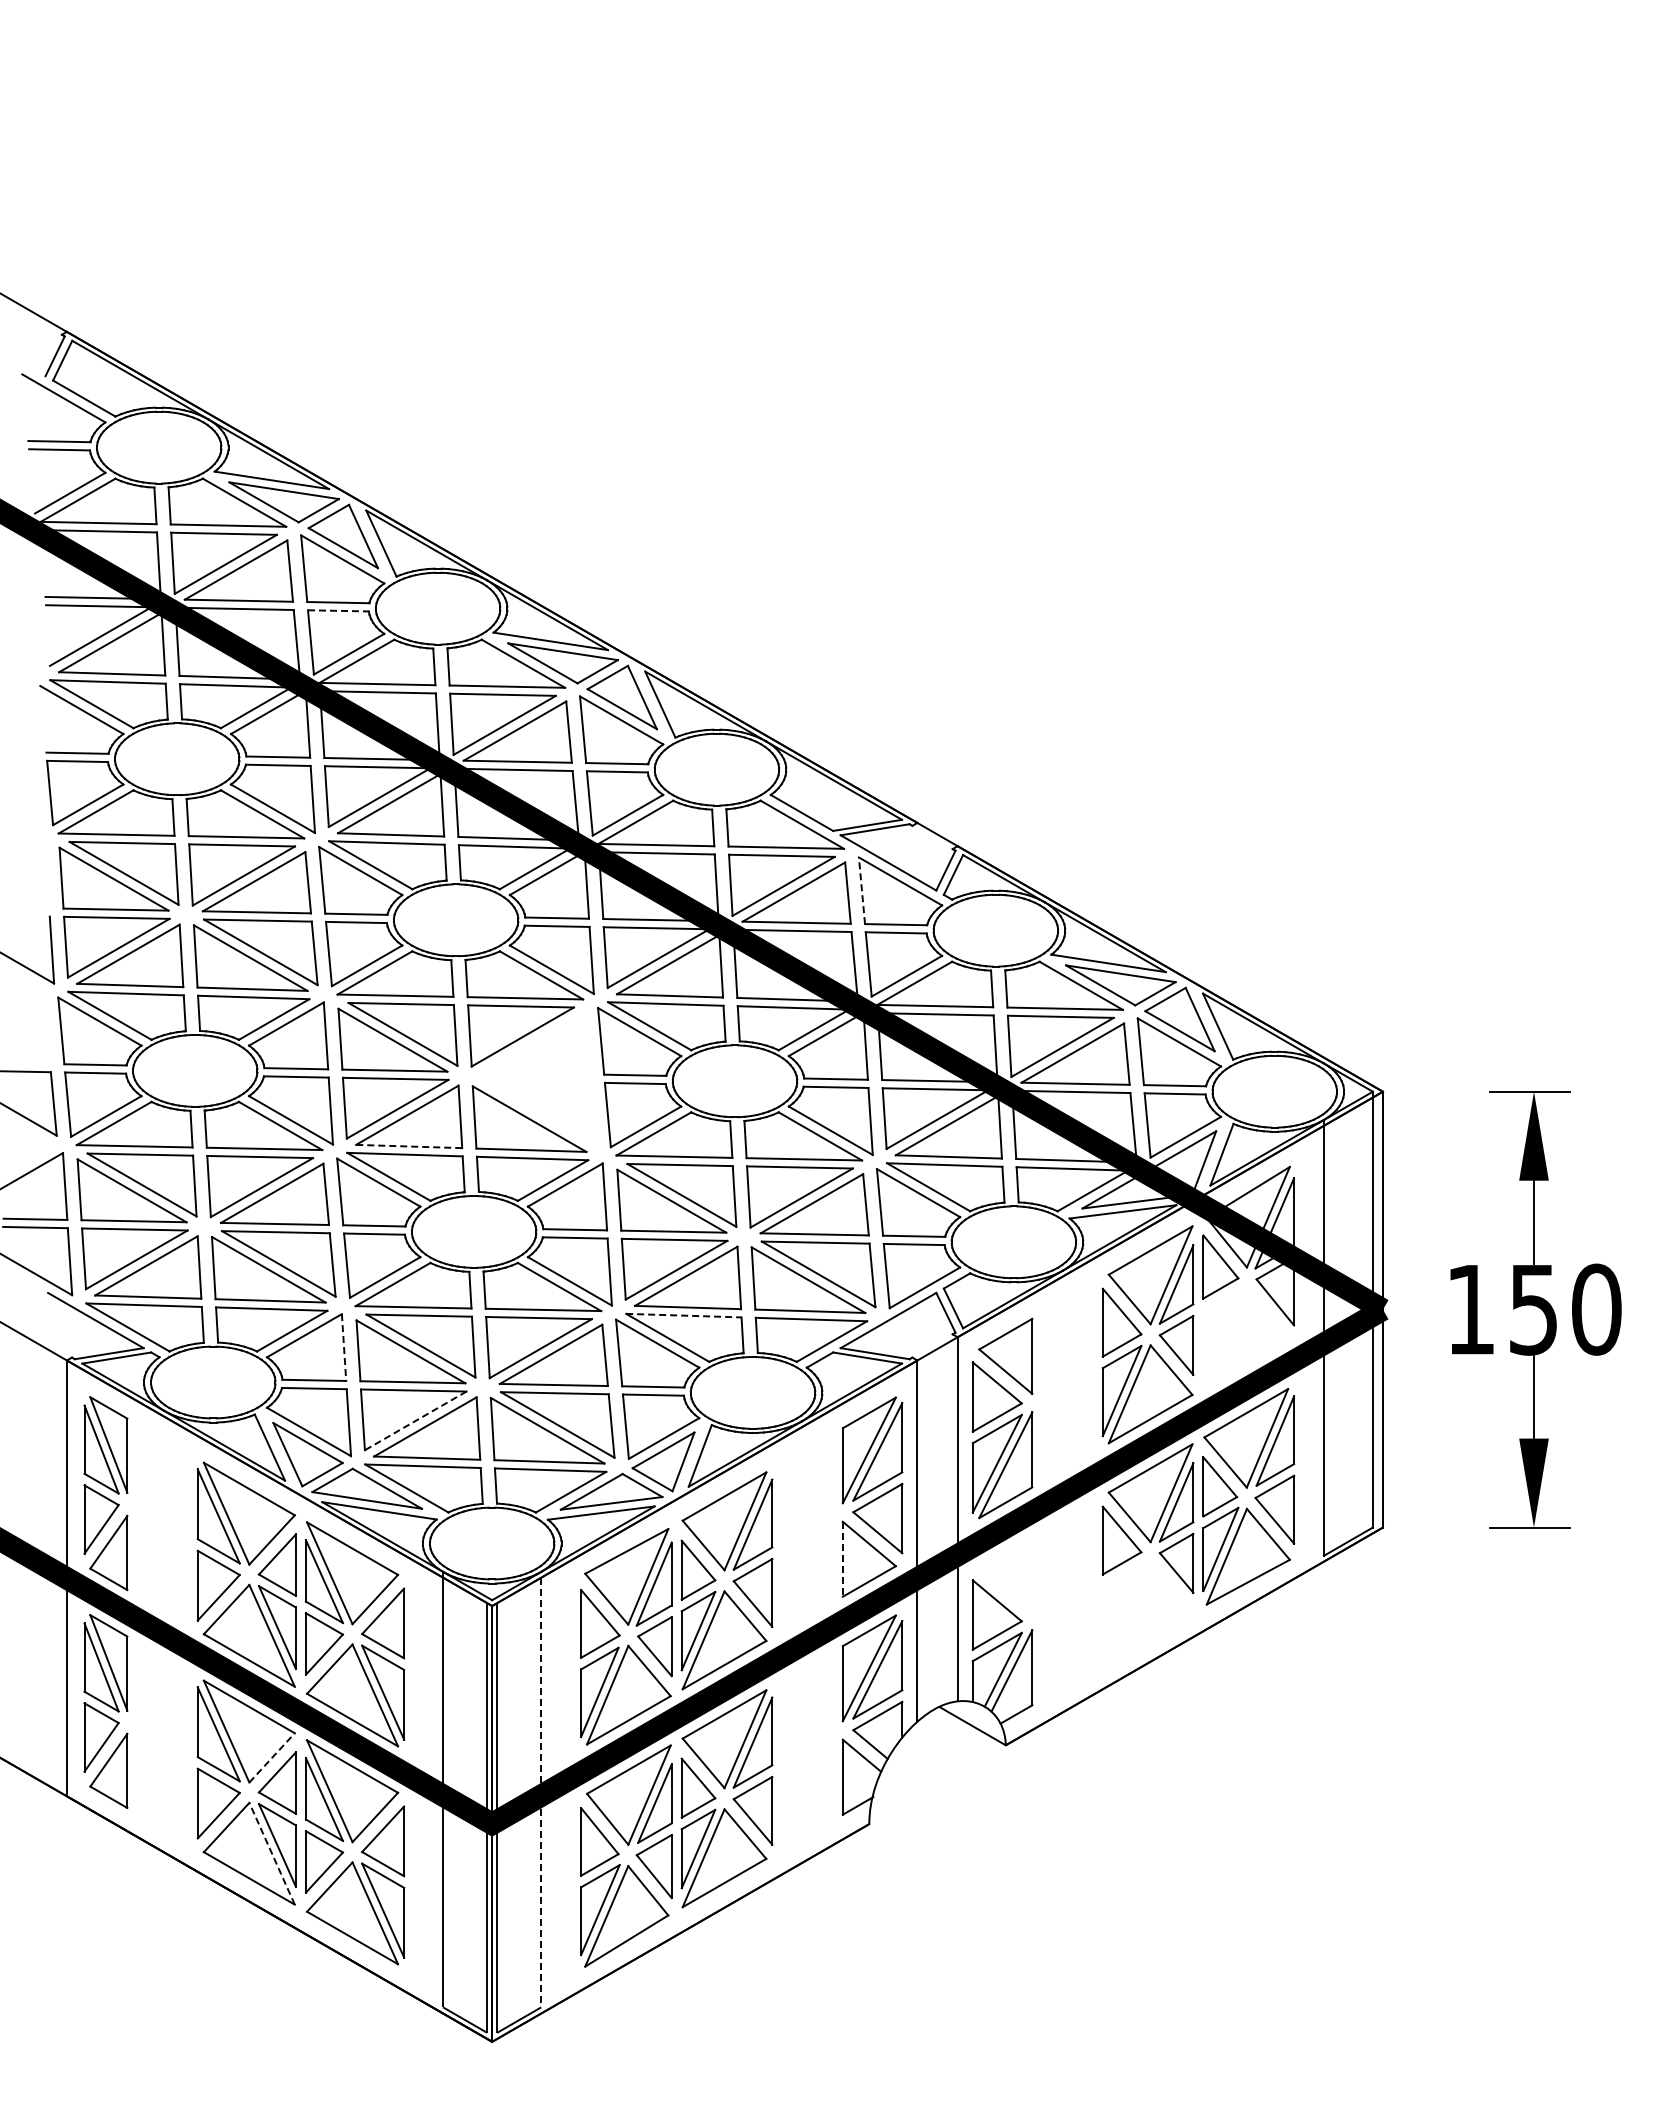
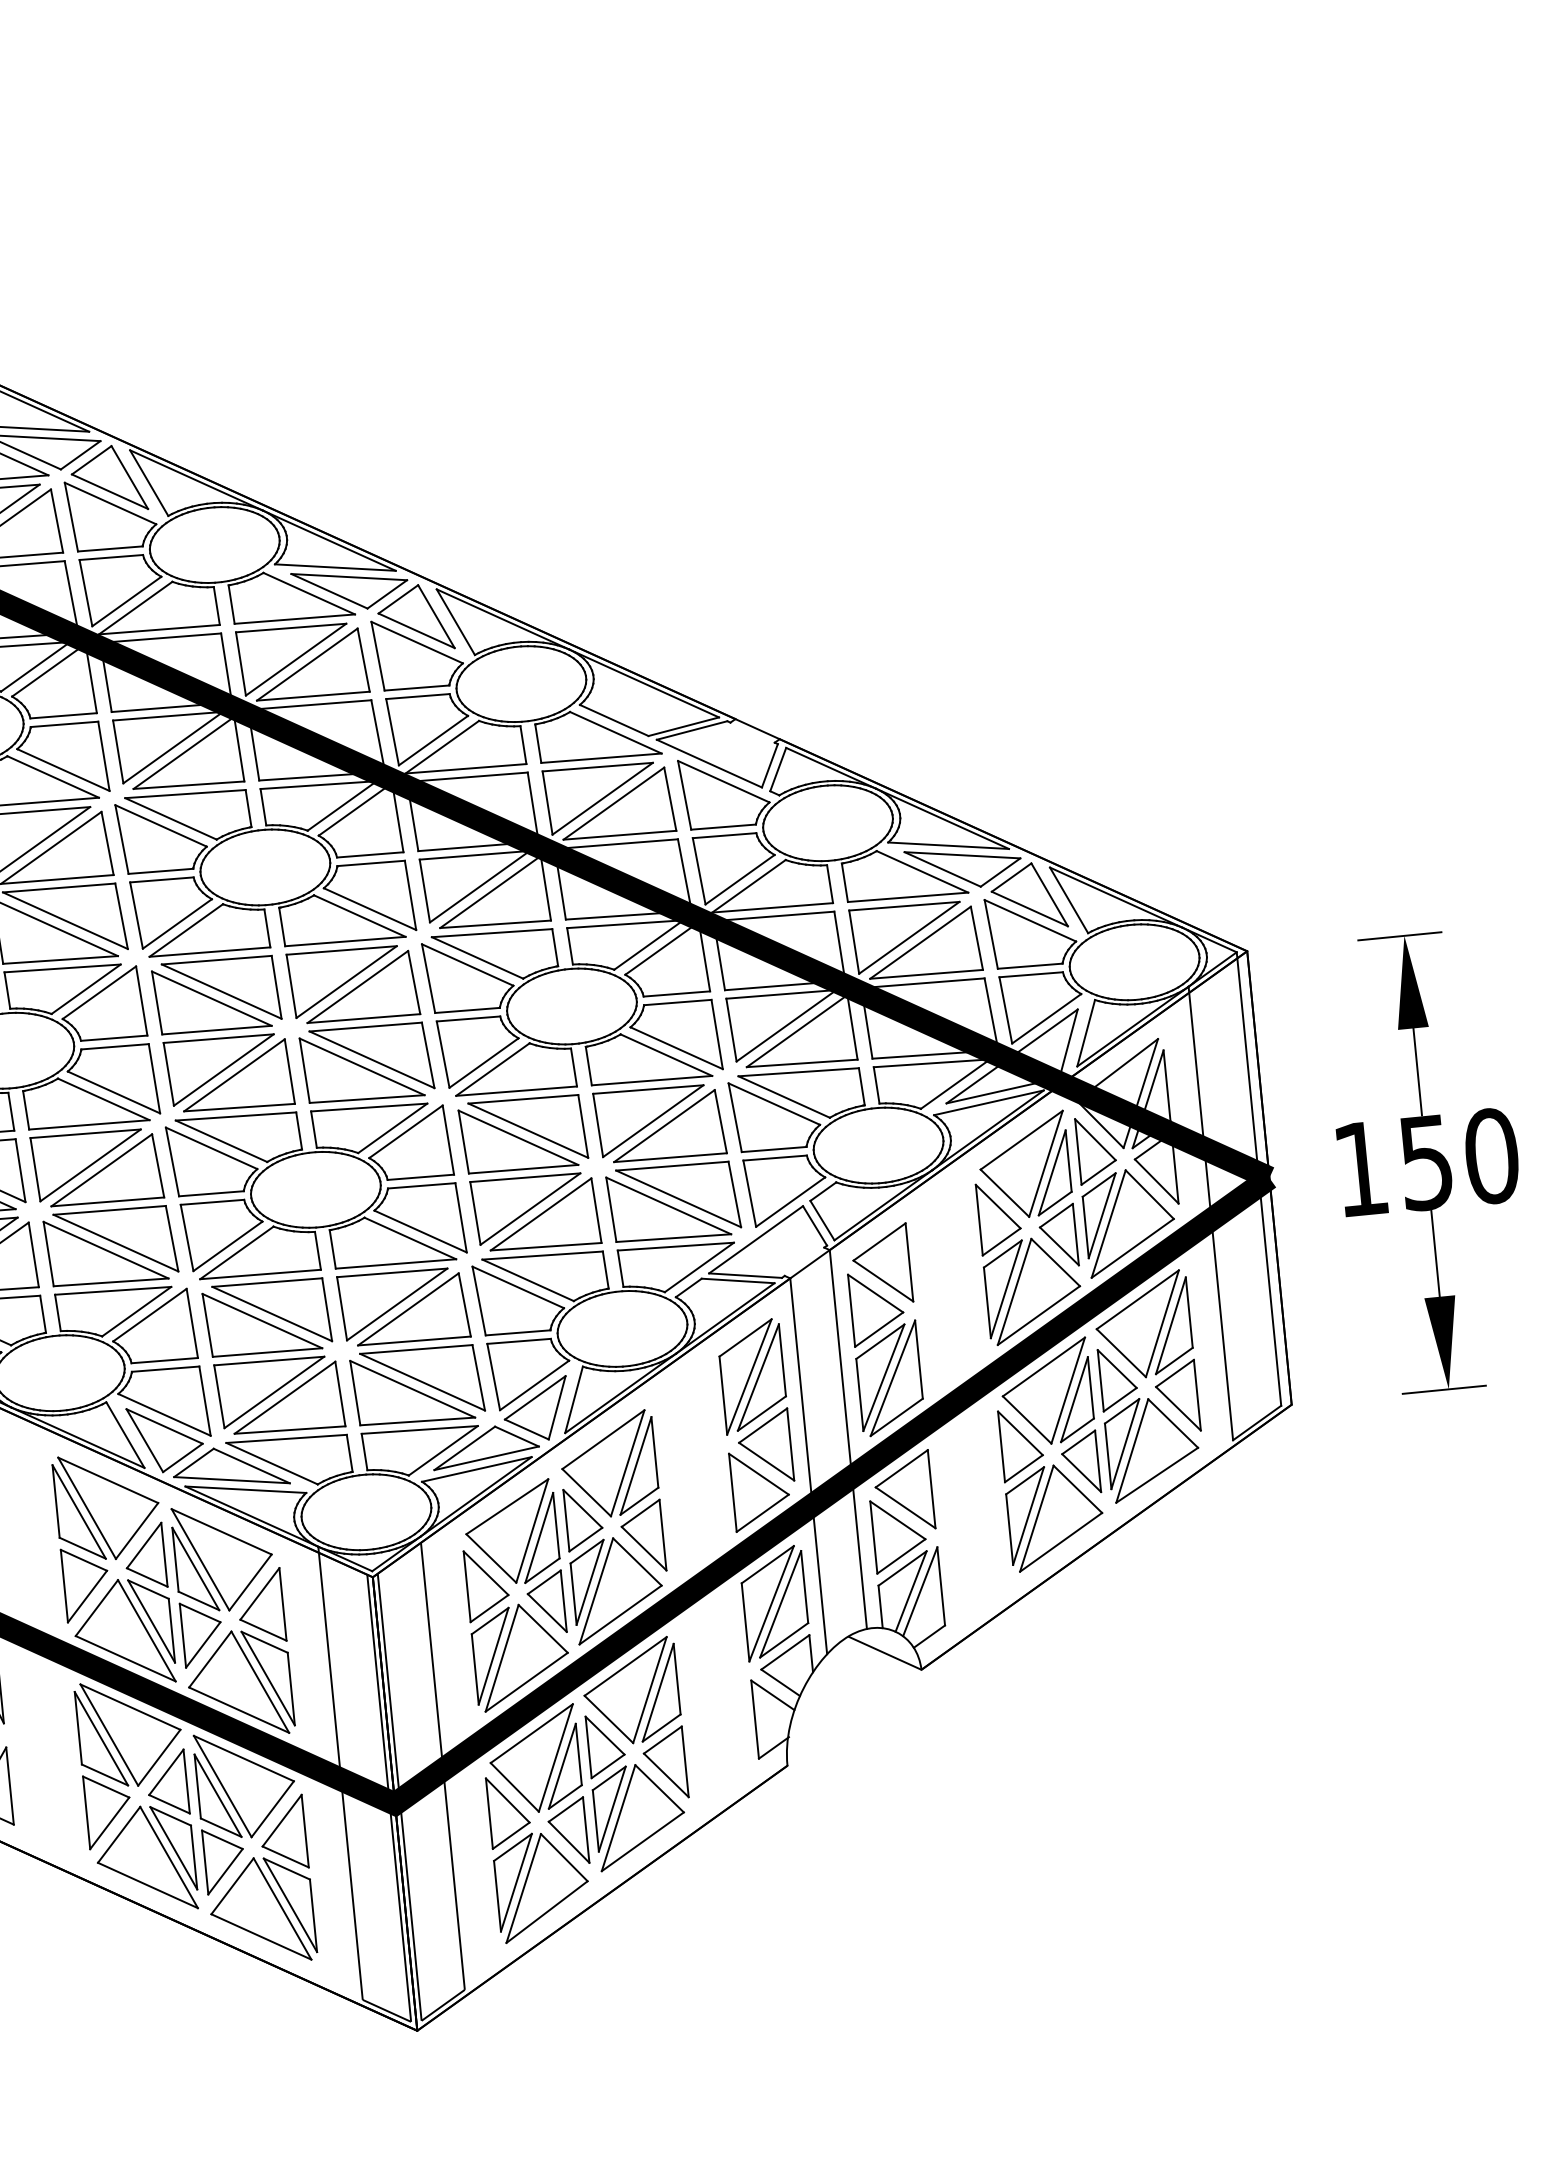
line: (338, 610) -> (111, 557), dashed -> solid
line: (861, 890) -> (684, 795), dashed -> solid
part: (538, 1079) -> (367, 1024), added
line: (408, 1146) -> (238, 1107), dashed -> solid
line: (683, 1315) -> (542, 1255), dashed -> solid
part: (1245, 1338) -> (1129, 1222), added
line: (344, 1347) -> (192, 1323), dashed -> solid
line: (415, 1420) -> (274, 1392), dashed -> solid
line: (842, 1559) -> (732, 1493), dashed -> solid
part: (1005, 1573) -> (903, 1491), added
part: (1147, 1612) -> (1055, 1517), added
line: (272, 1757) -> (159, 1757), dashed -> solid
line: (541, 1792) -> (443, 1766), dashed -> solid
line: (272, 1853) -> (169, 1857), dashed -> solid

